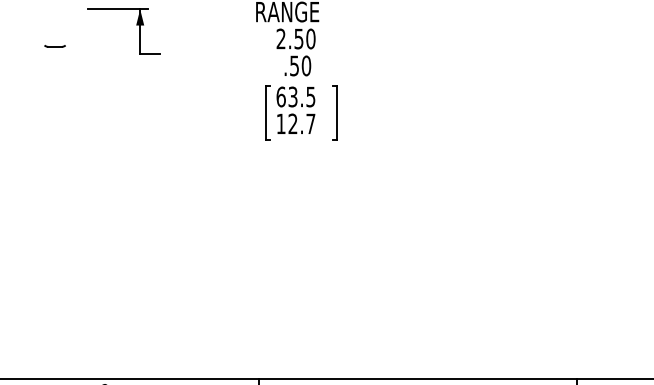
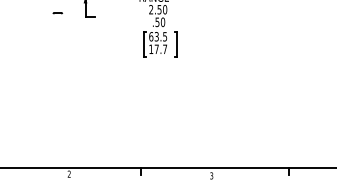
part: (54, 47) -> (57, 13), moved
text: (292, 122) -> (156, 48), 12.7 -> 17.7

